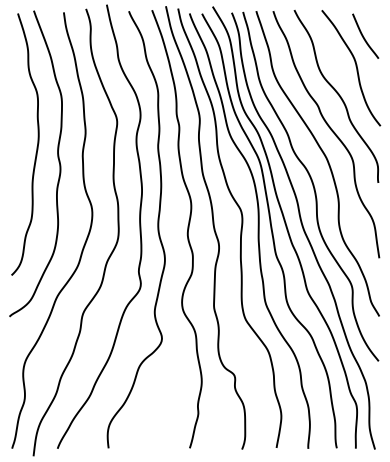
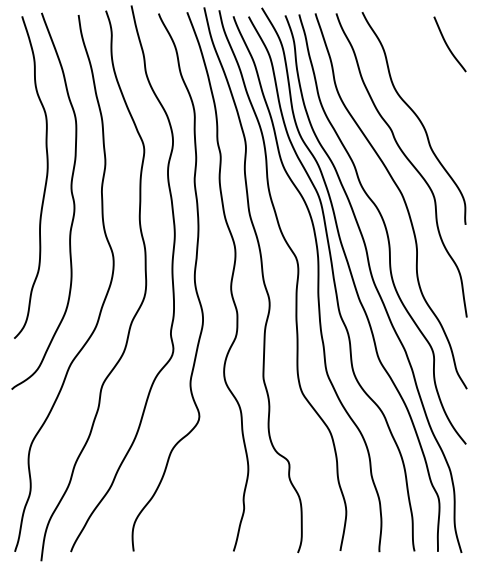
curve: (355, 65) -> (437, 80), removed

